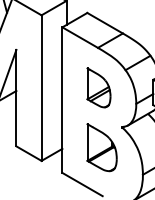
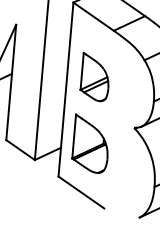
part: (98, 87) -> (94, 76), moved
part: (101, 147) -> (90, 143), moved

